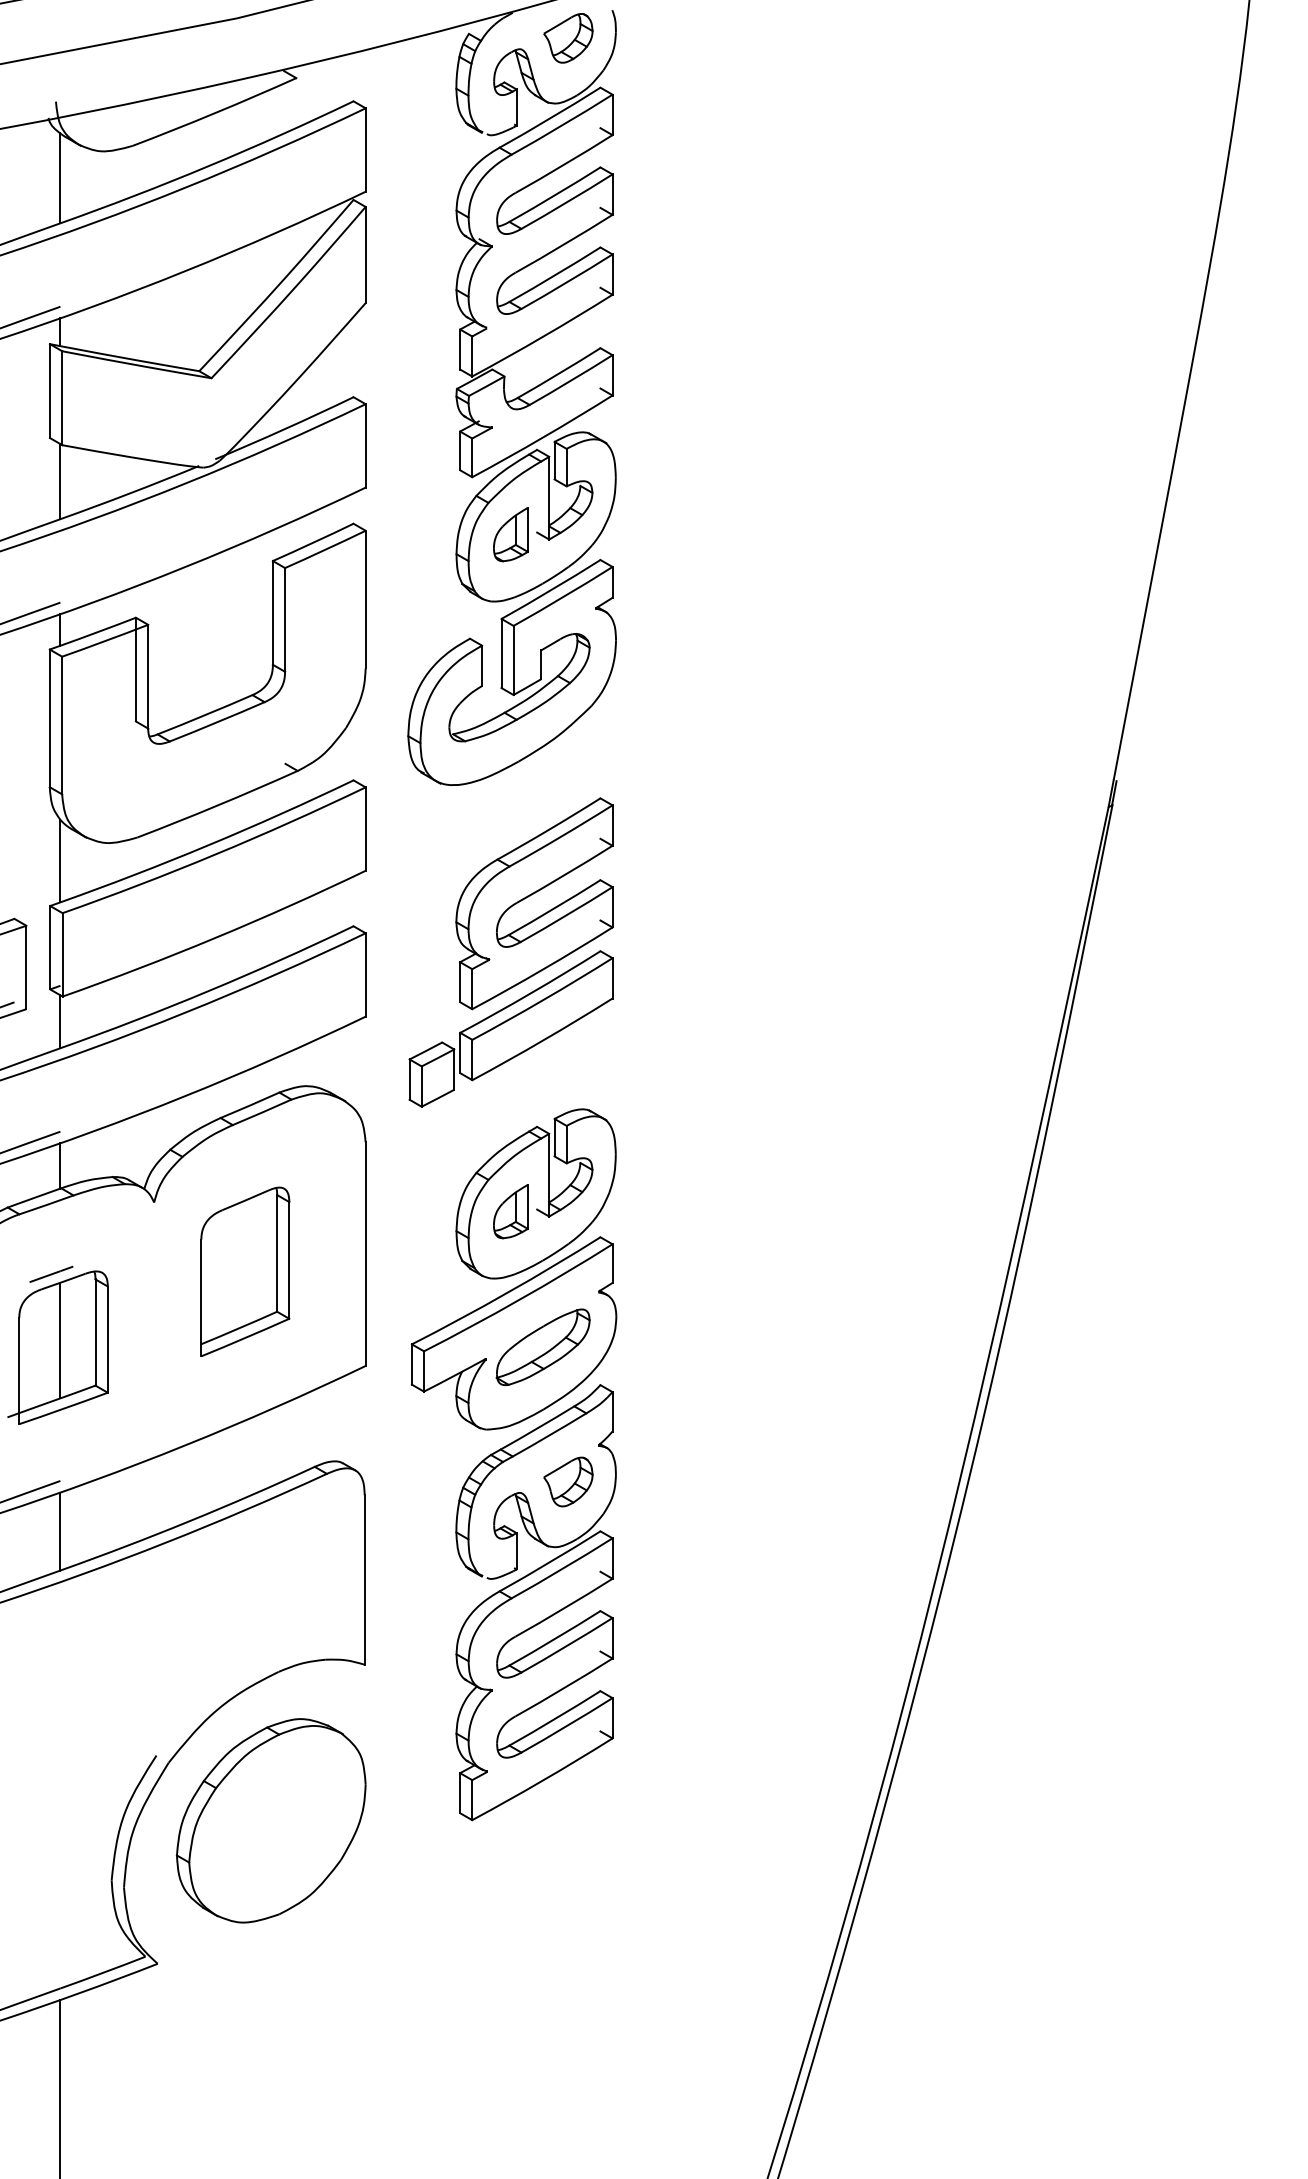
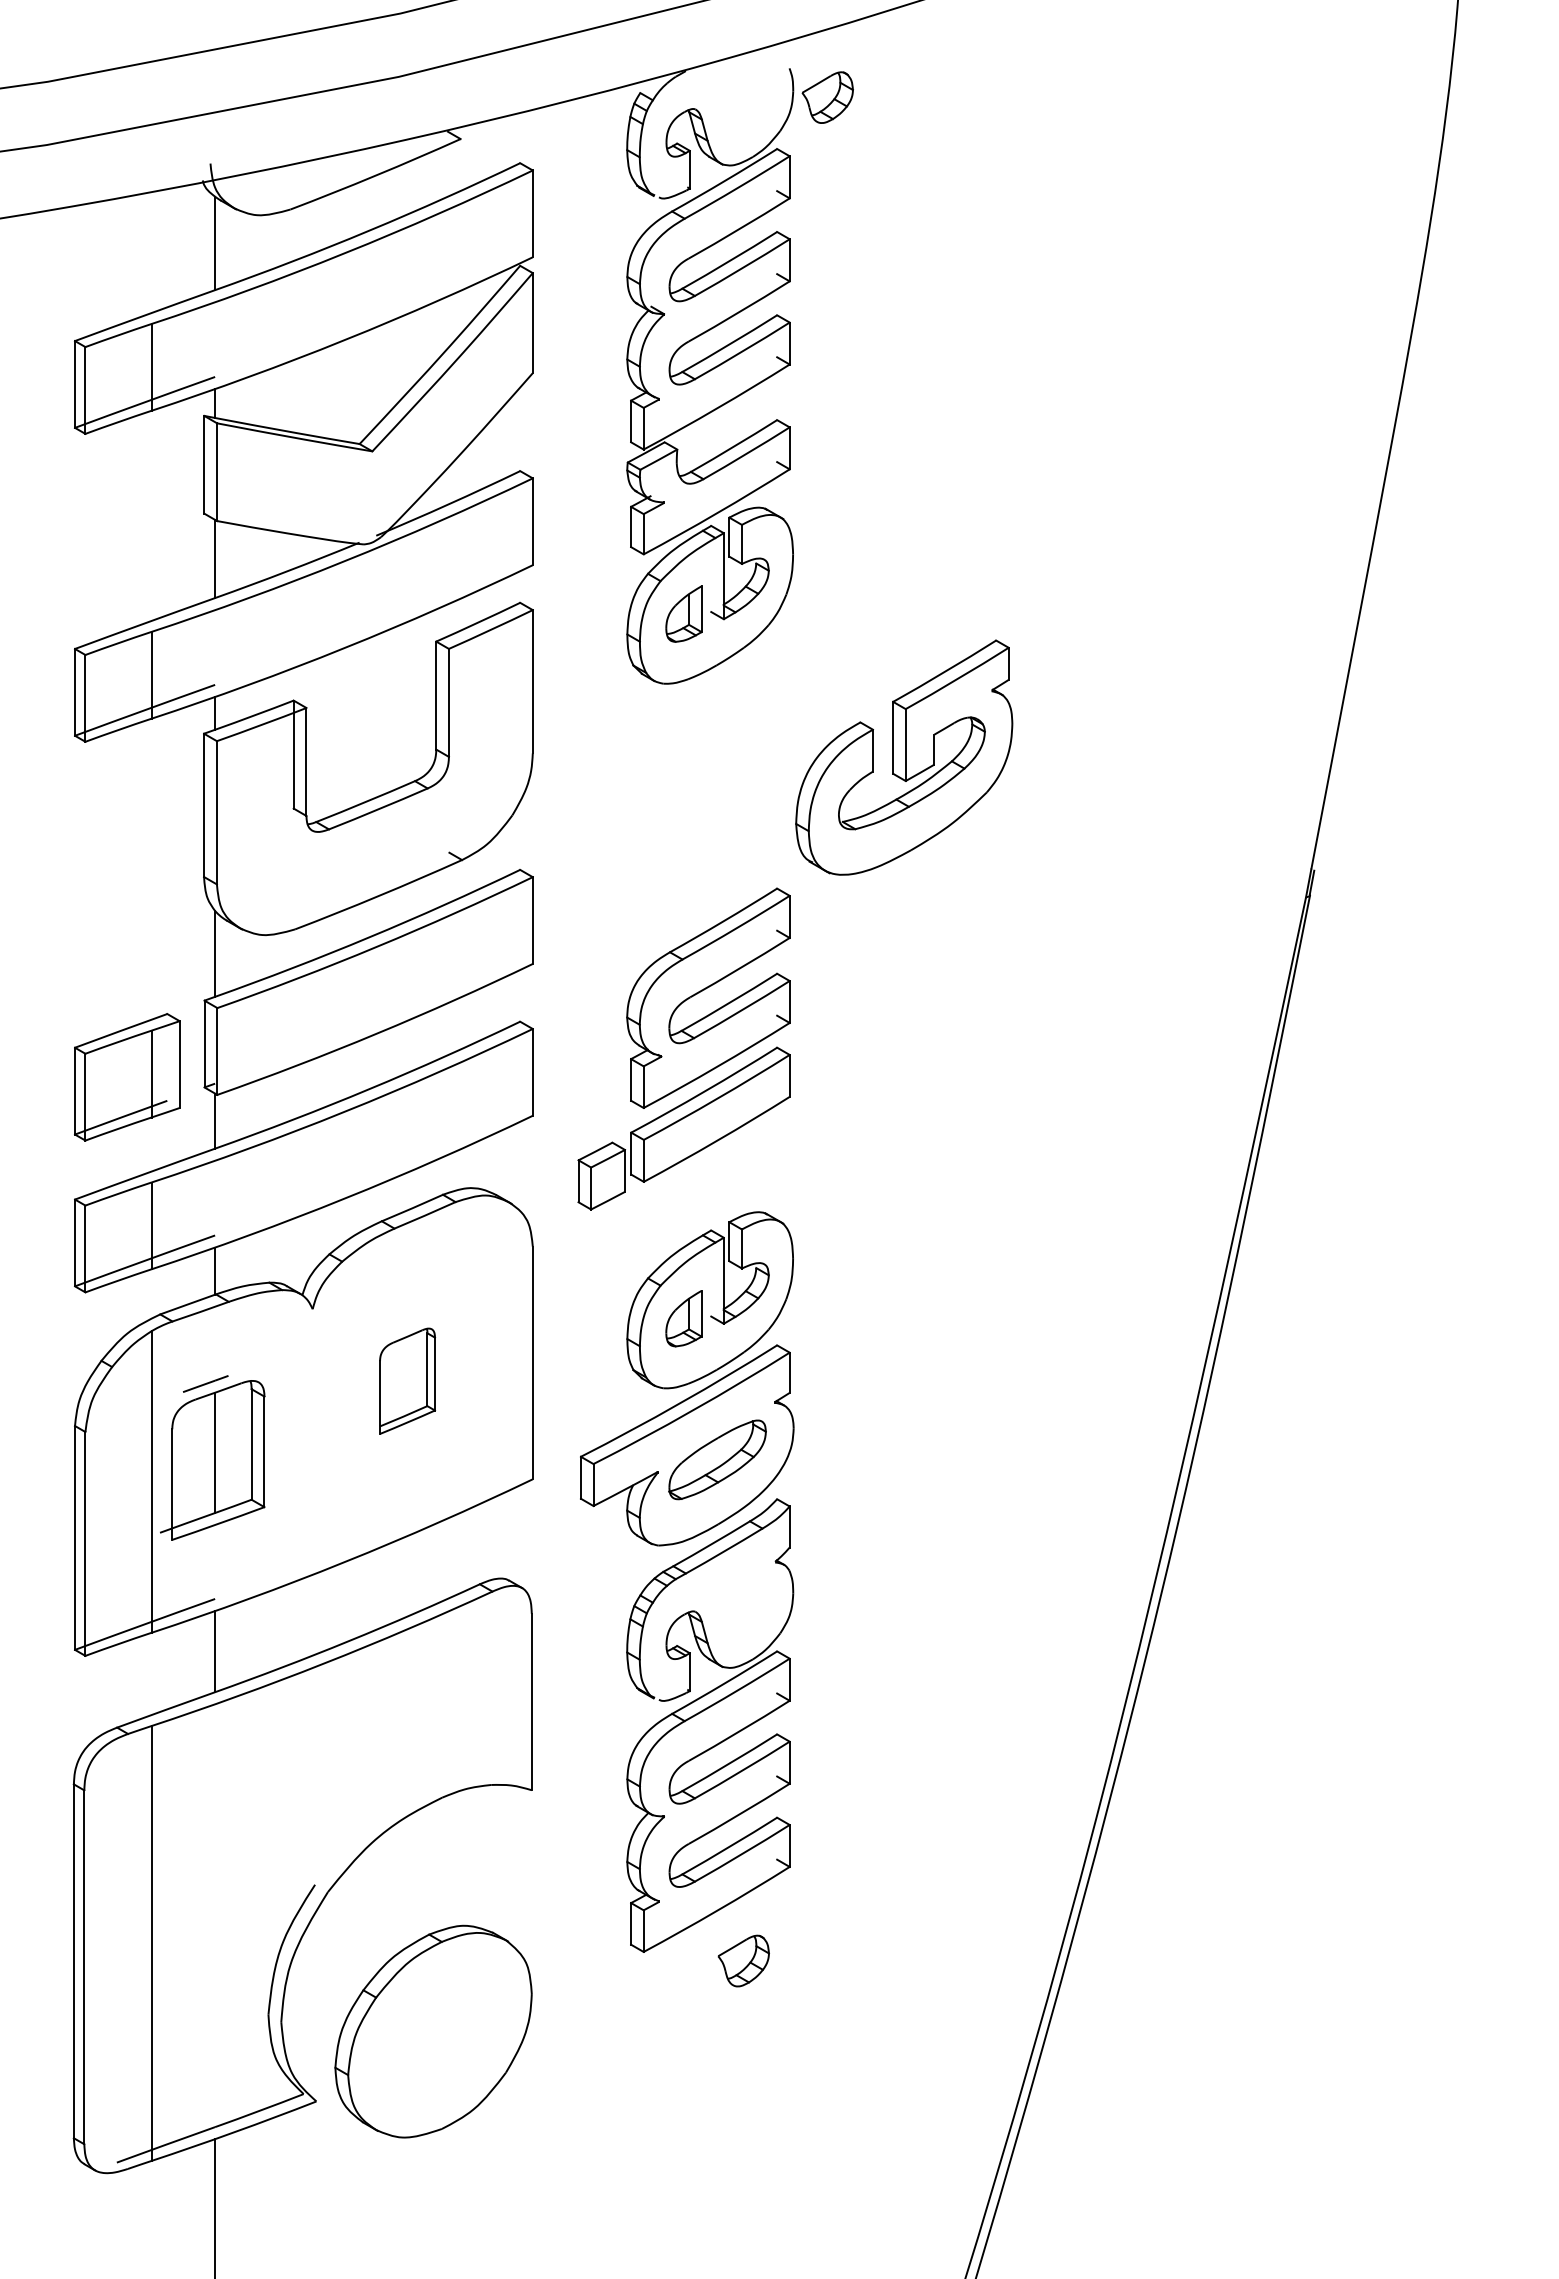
part: (568, 38) -> (827, 97), moved
part: (512, 672) -> (904, 757), moved
part: (245, 1271) -> (407, 1380), size x0.6
part: (568, 1481) -> (743, 1960), moved
part: (271, 1820) -> (433, 2031), moved

